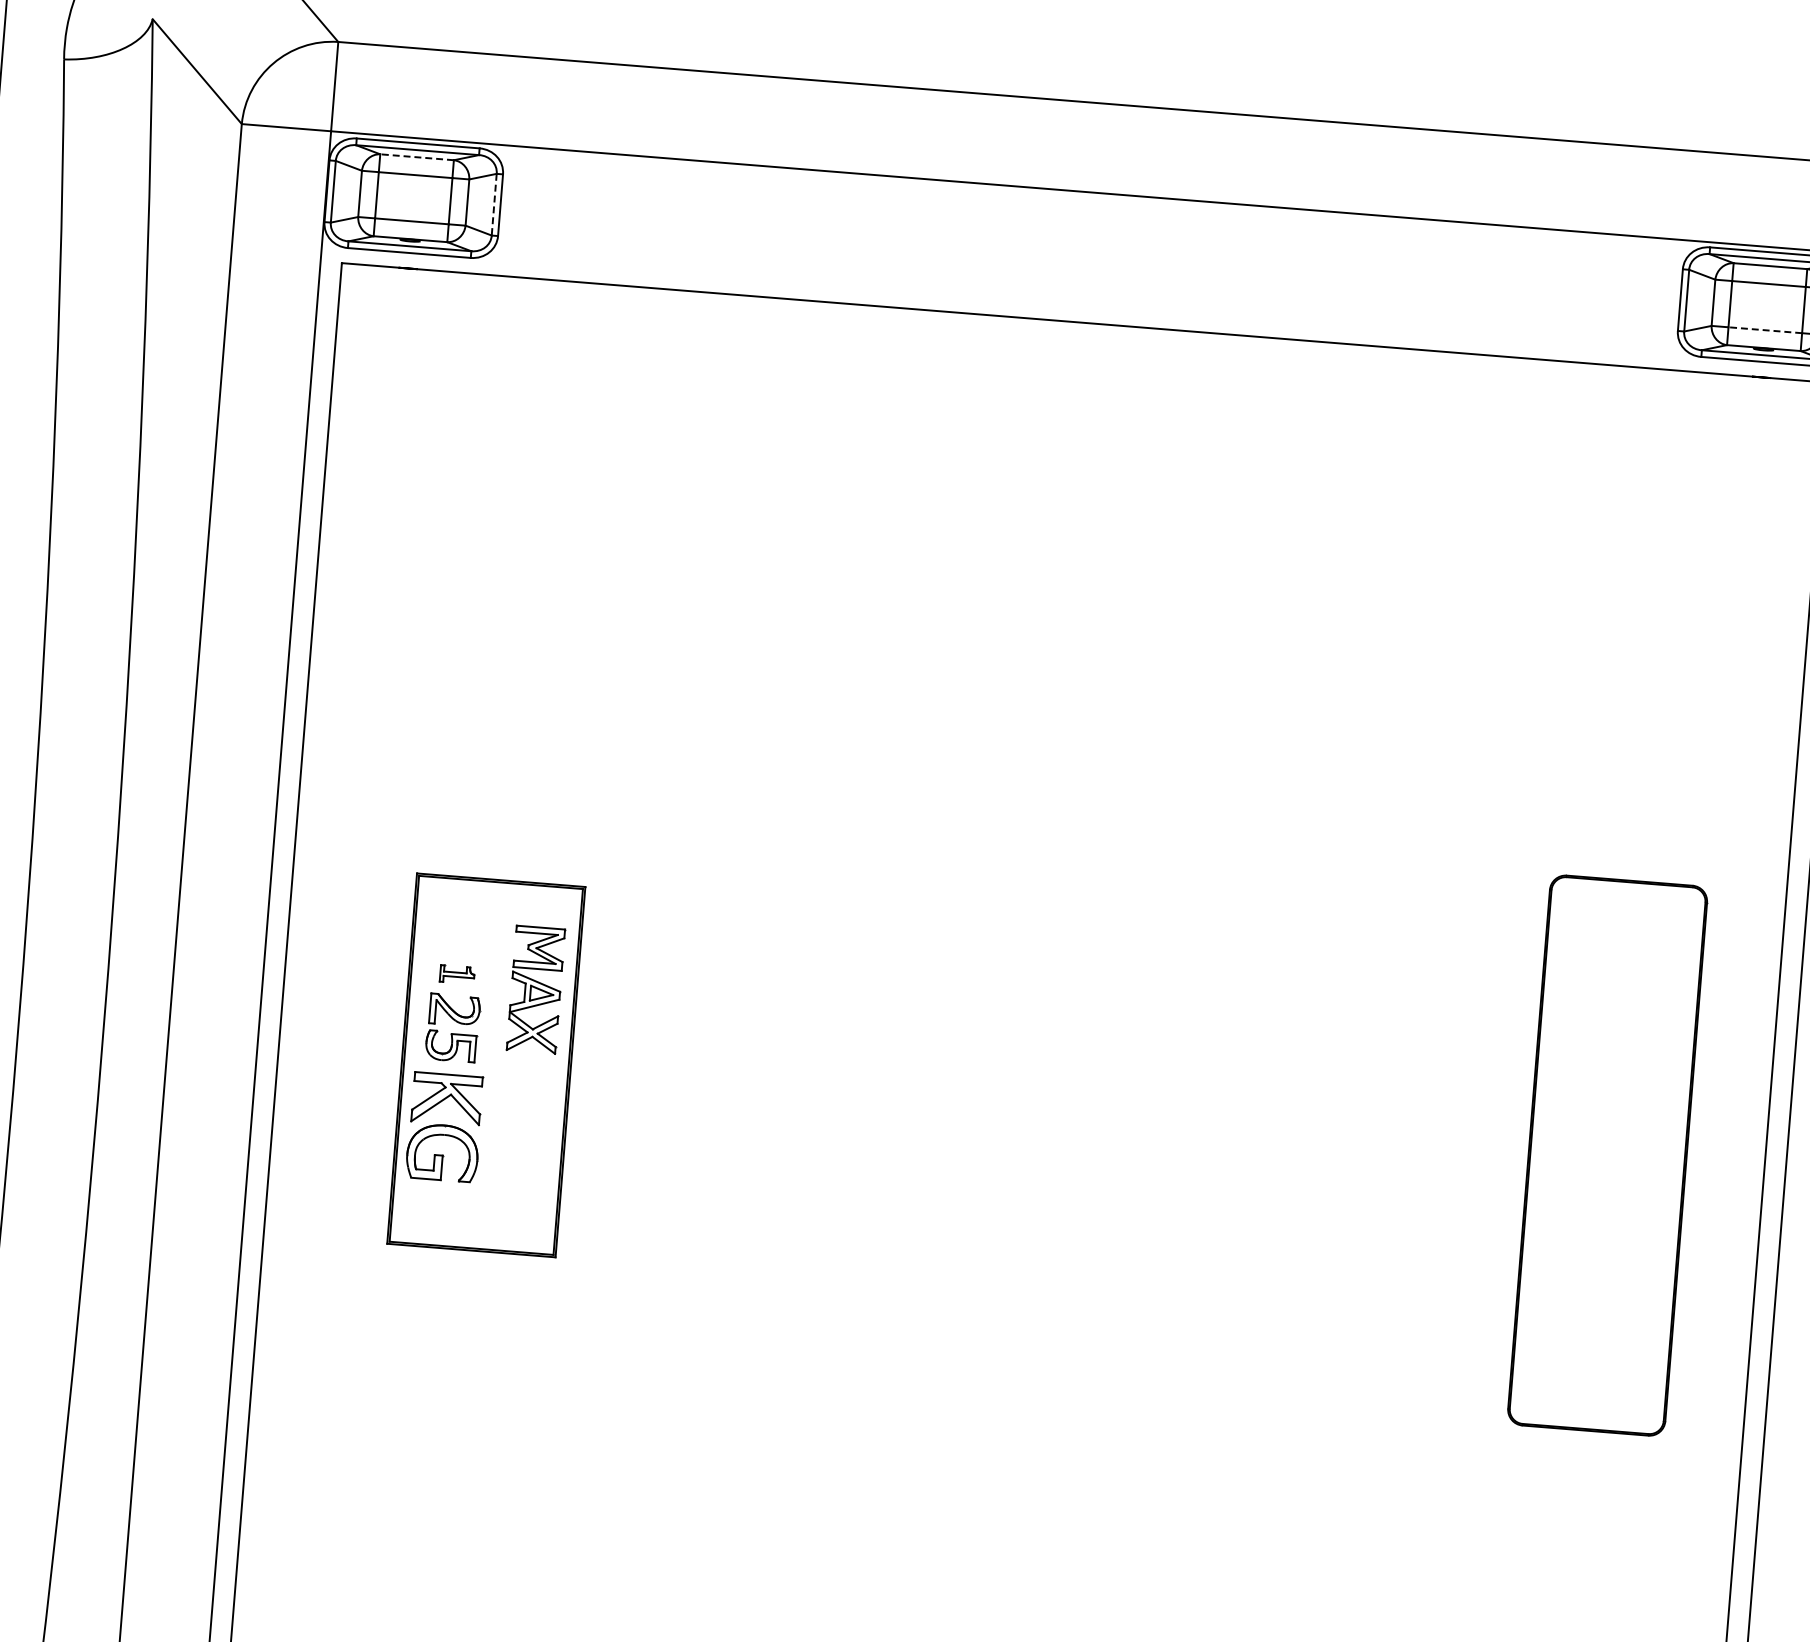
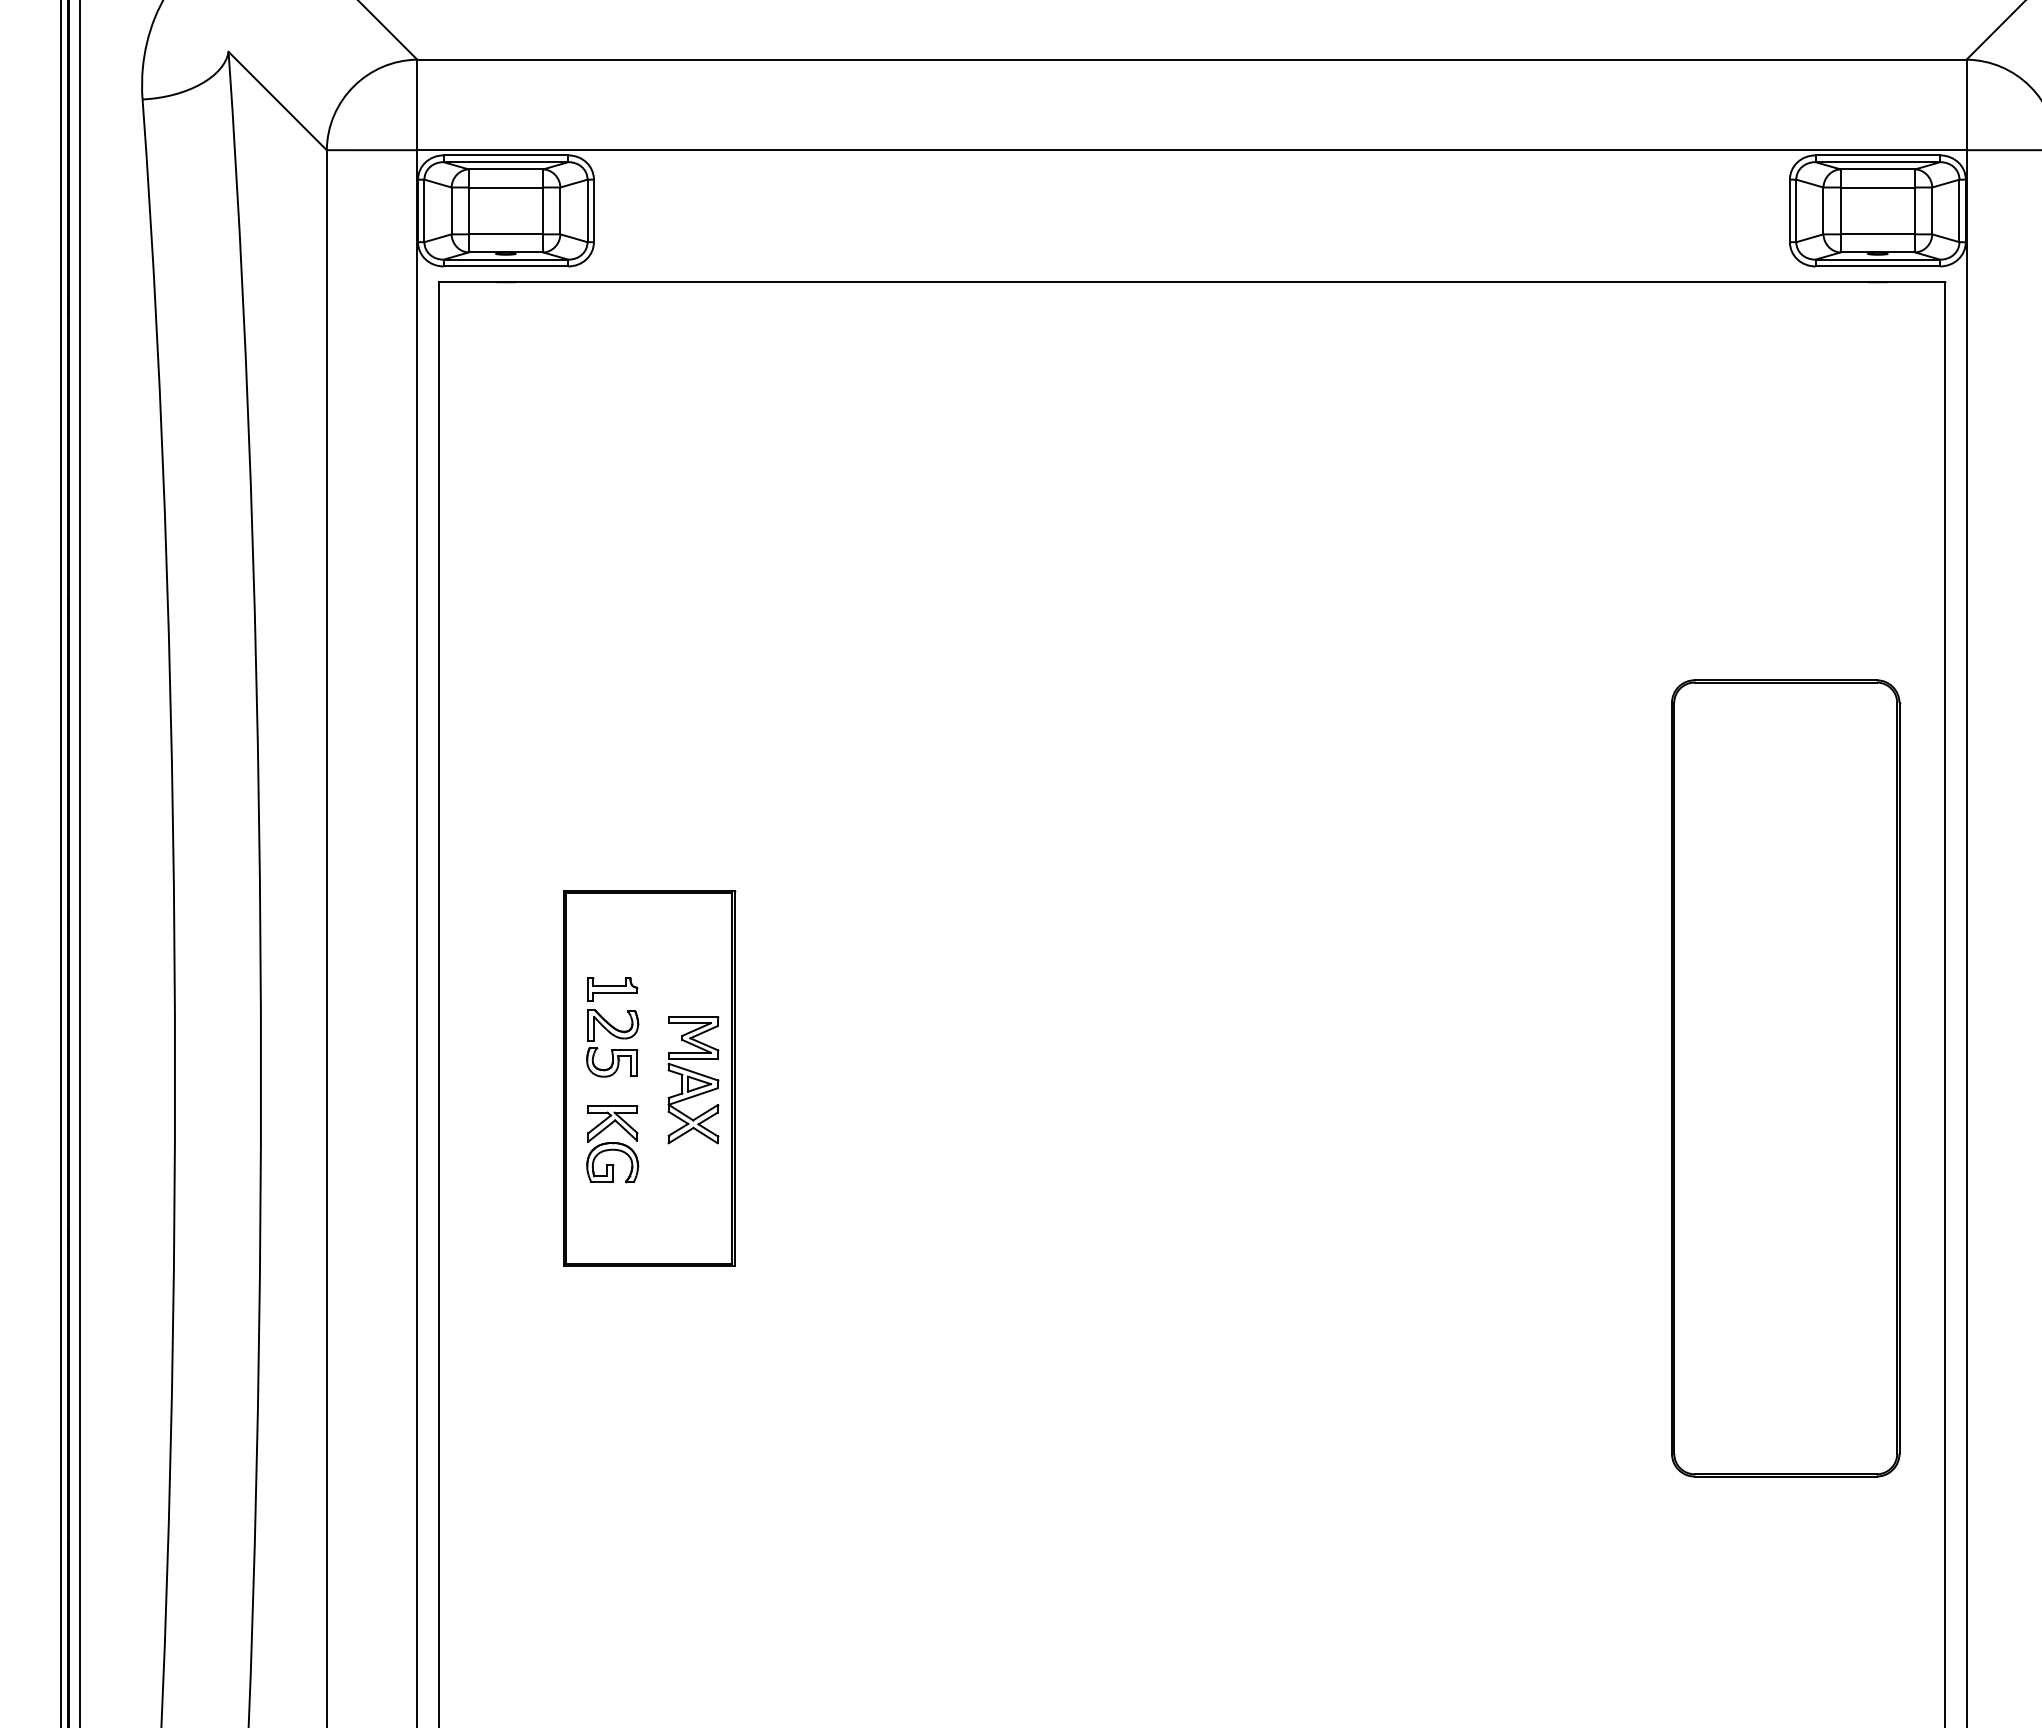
line: (416, 157) -> (505, 169), dashed -> solid
line: (494, 205) -> (587, 211), dashed -> solid
line: (1764, 330) -> (1877, 234), dashed -> solid
part: (457, 974) -> (612, 989), size x1.43
part: (536, 990) -> (693, 1080), moved
part: (444, 1127) -> (612, 1144), size x0.71
part: (1608, 1155) -> (1786, 1078), size x1.43

